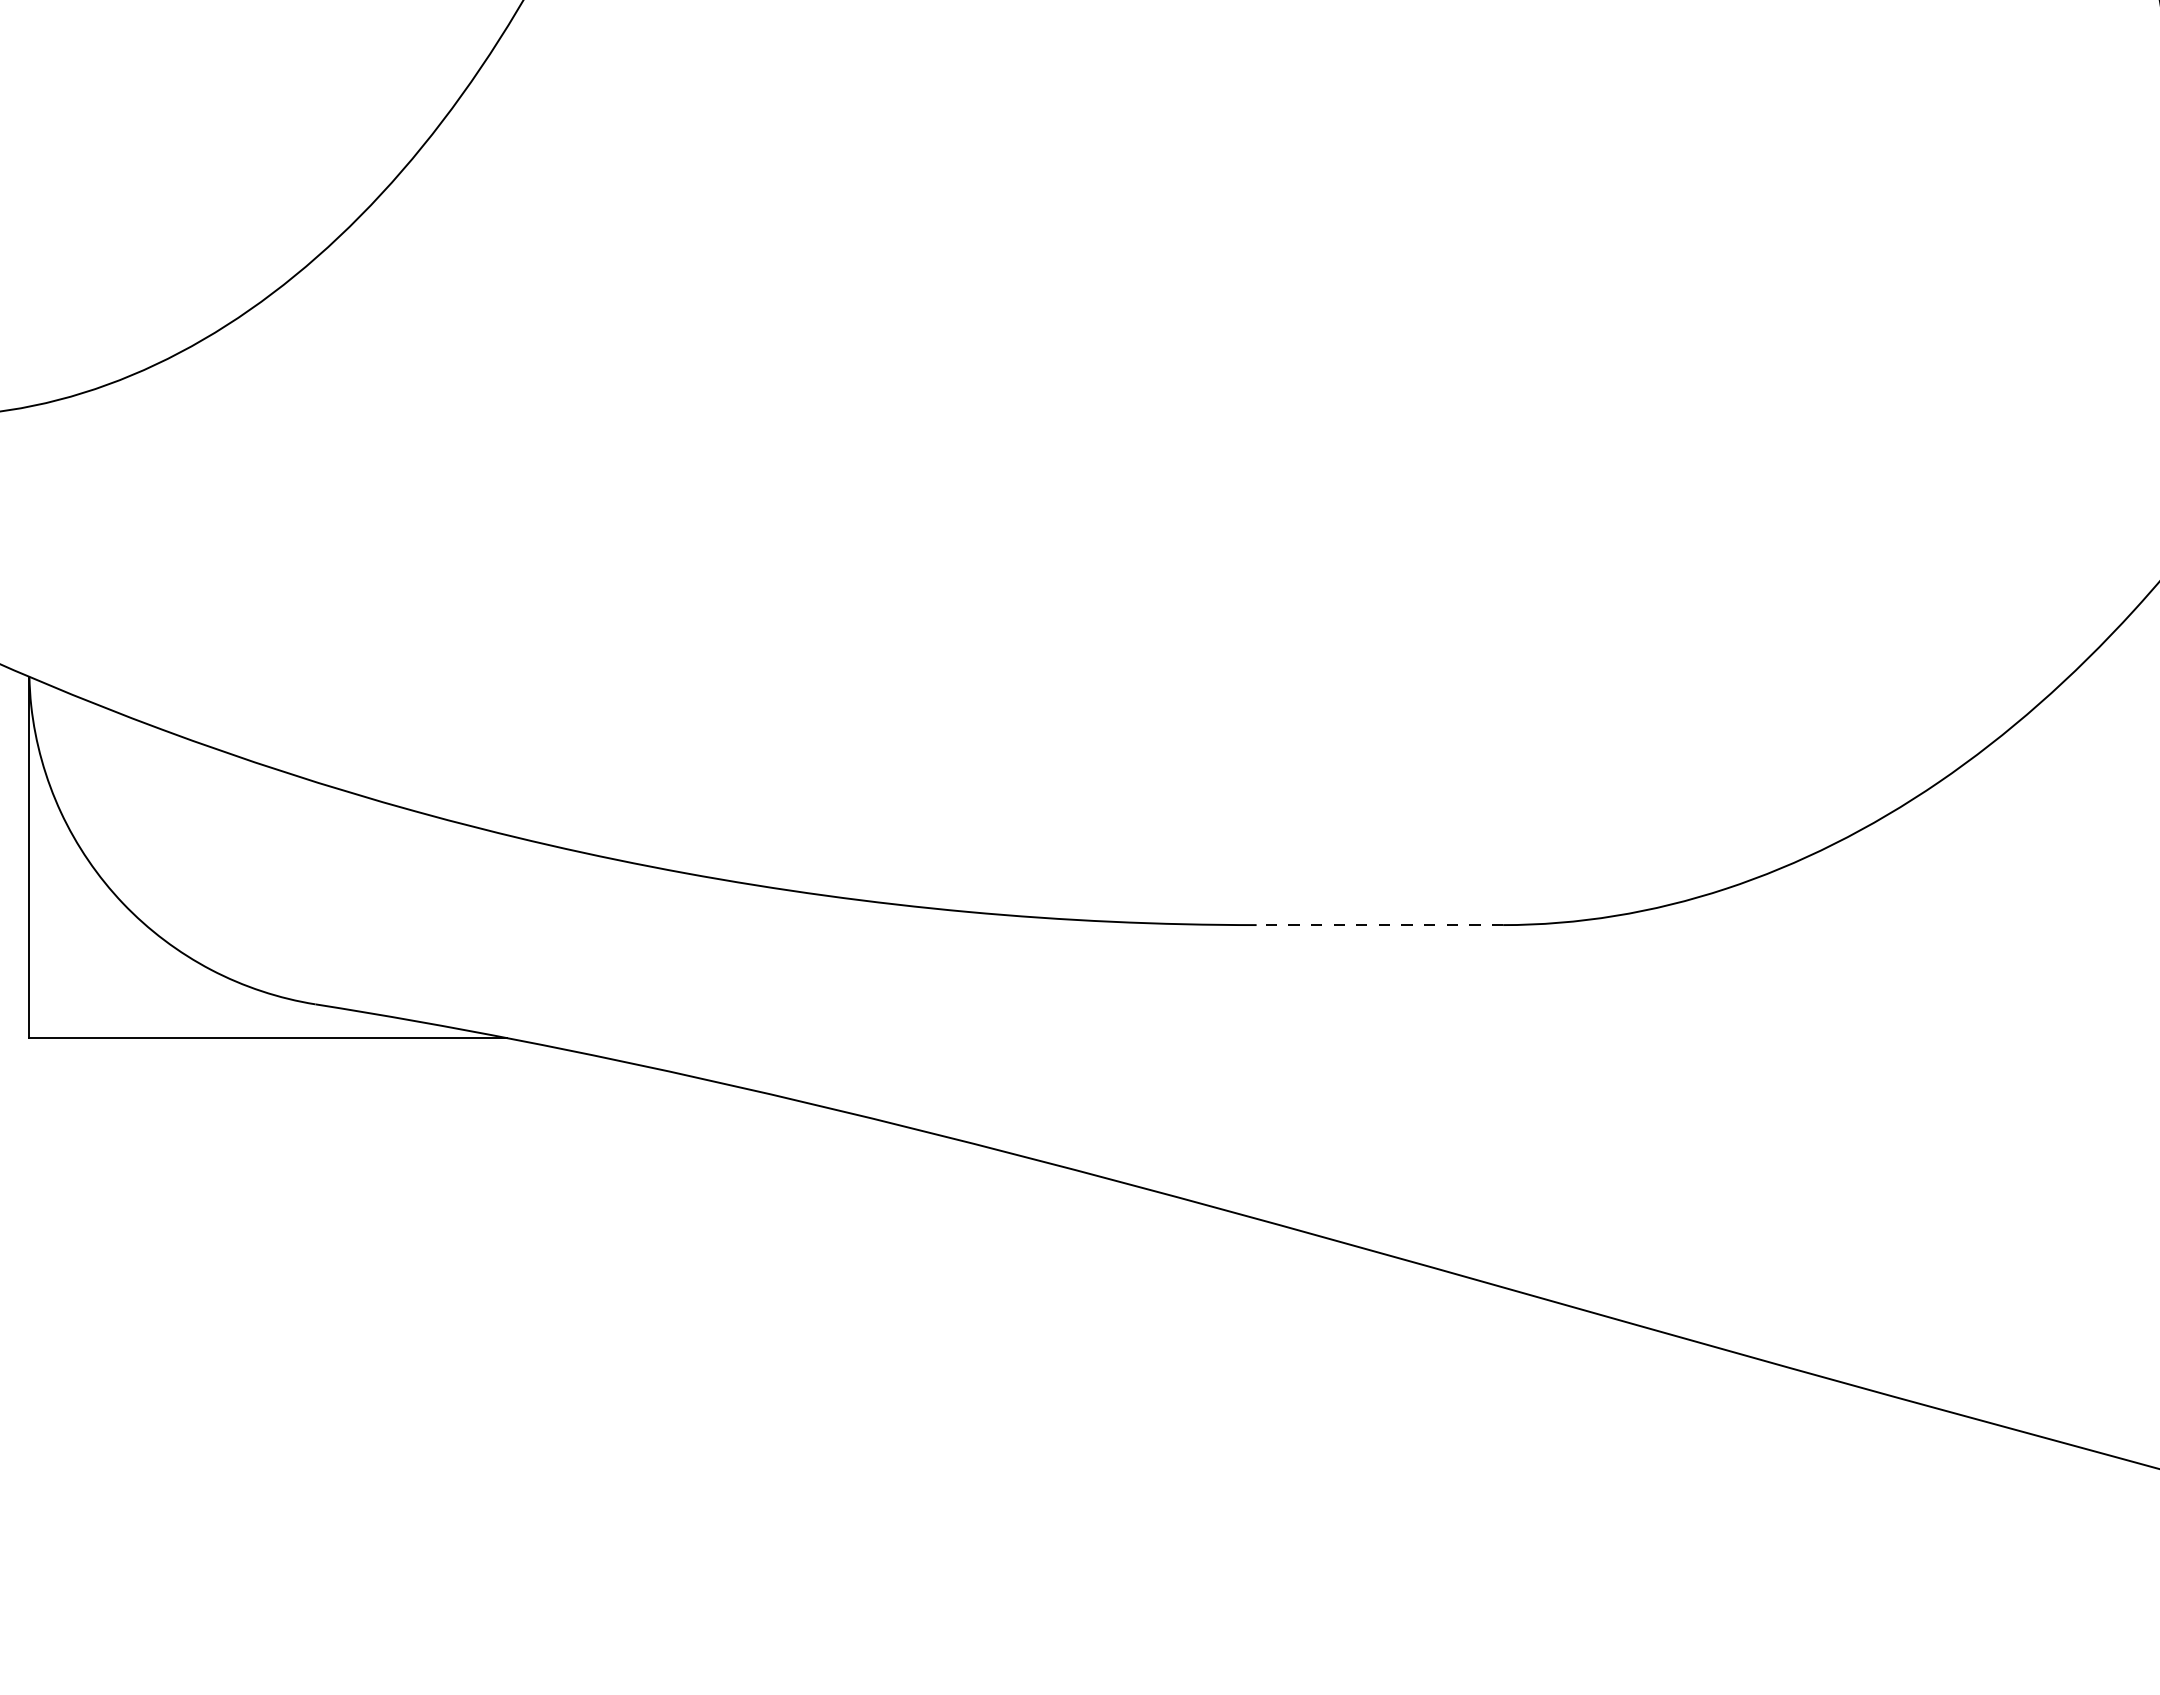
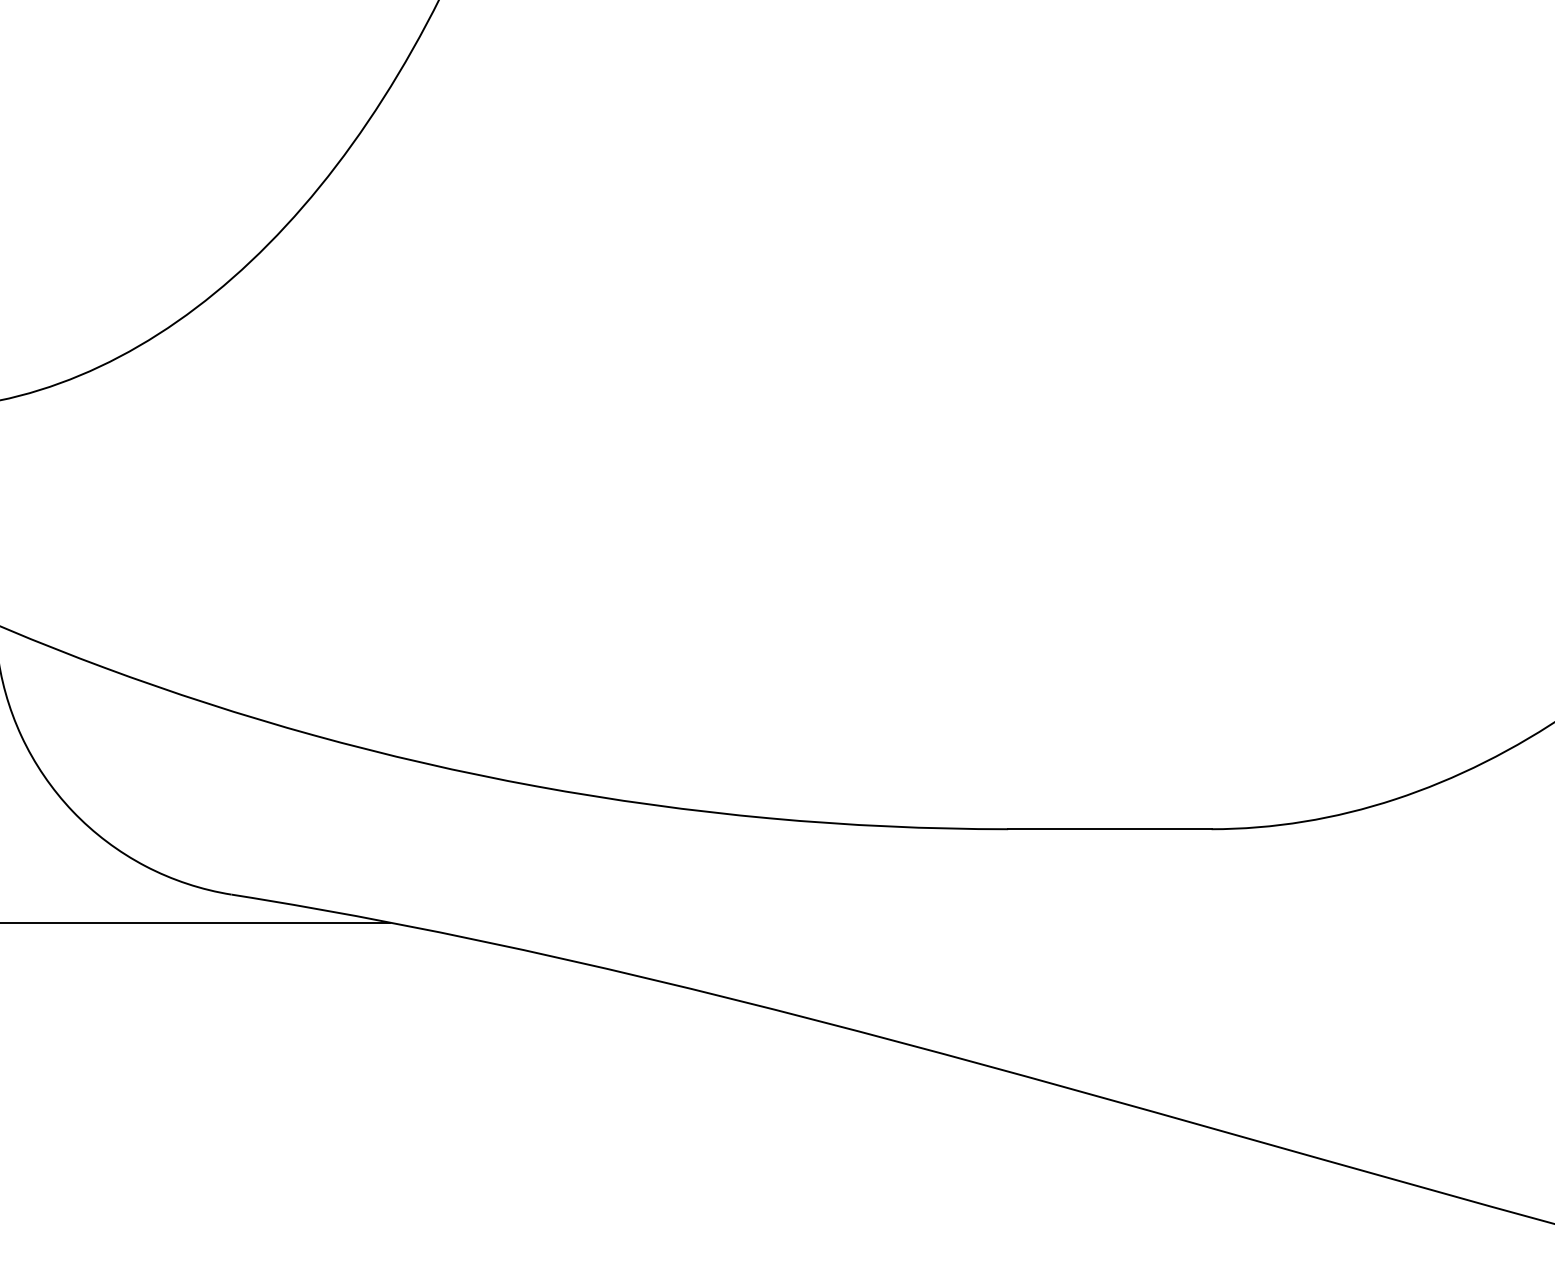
line: (1379, 925) -> (1109, 829), dashed -> solid

